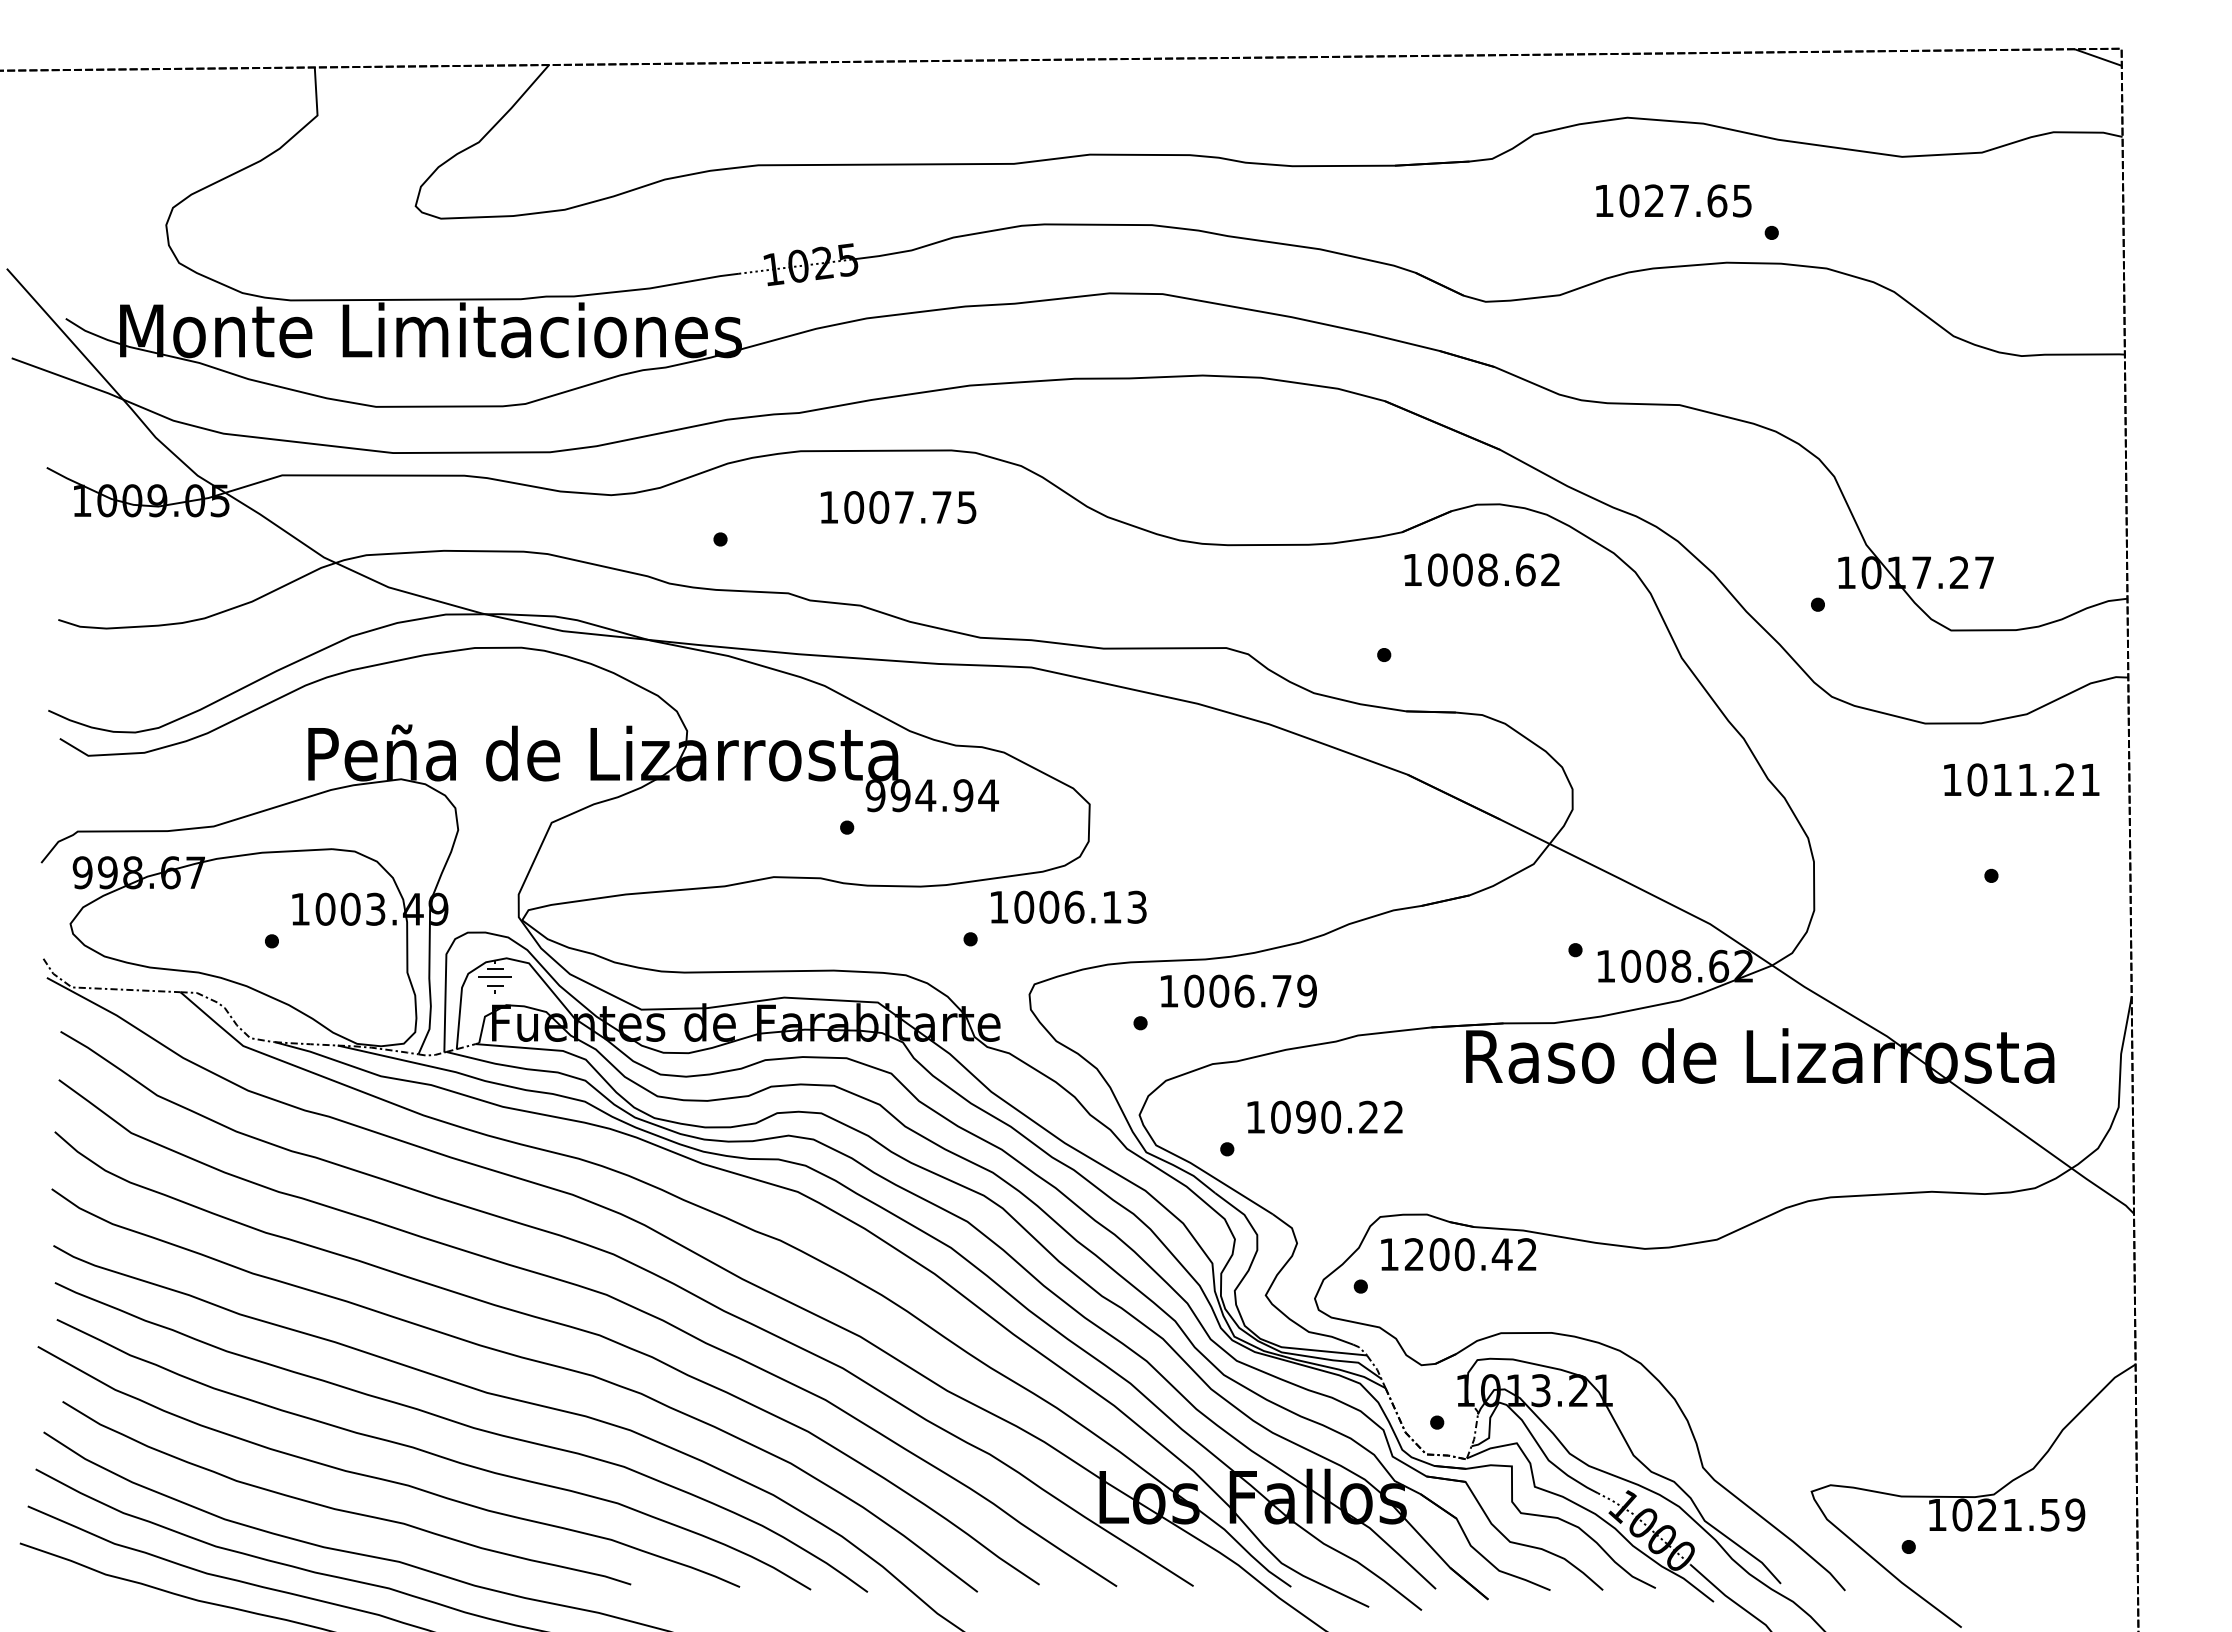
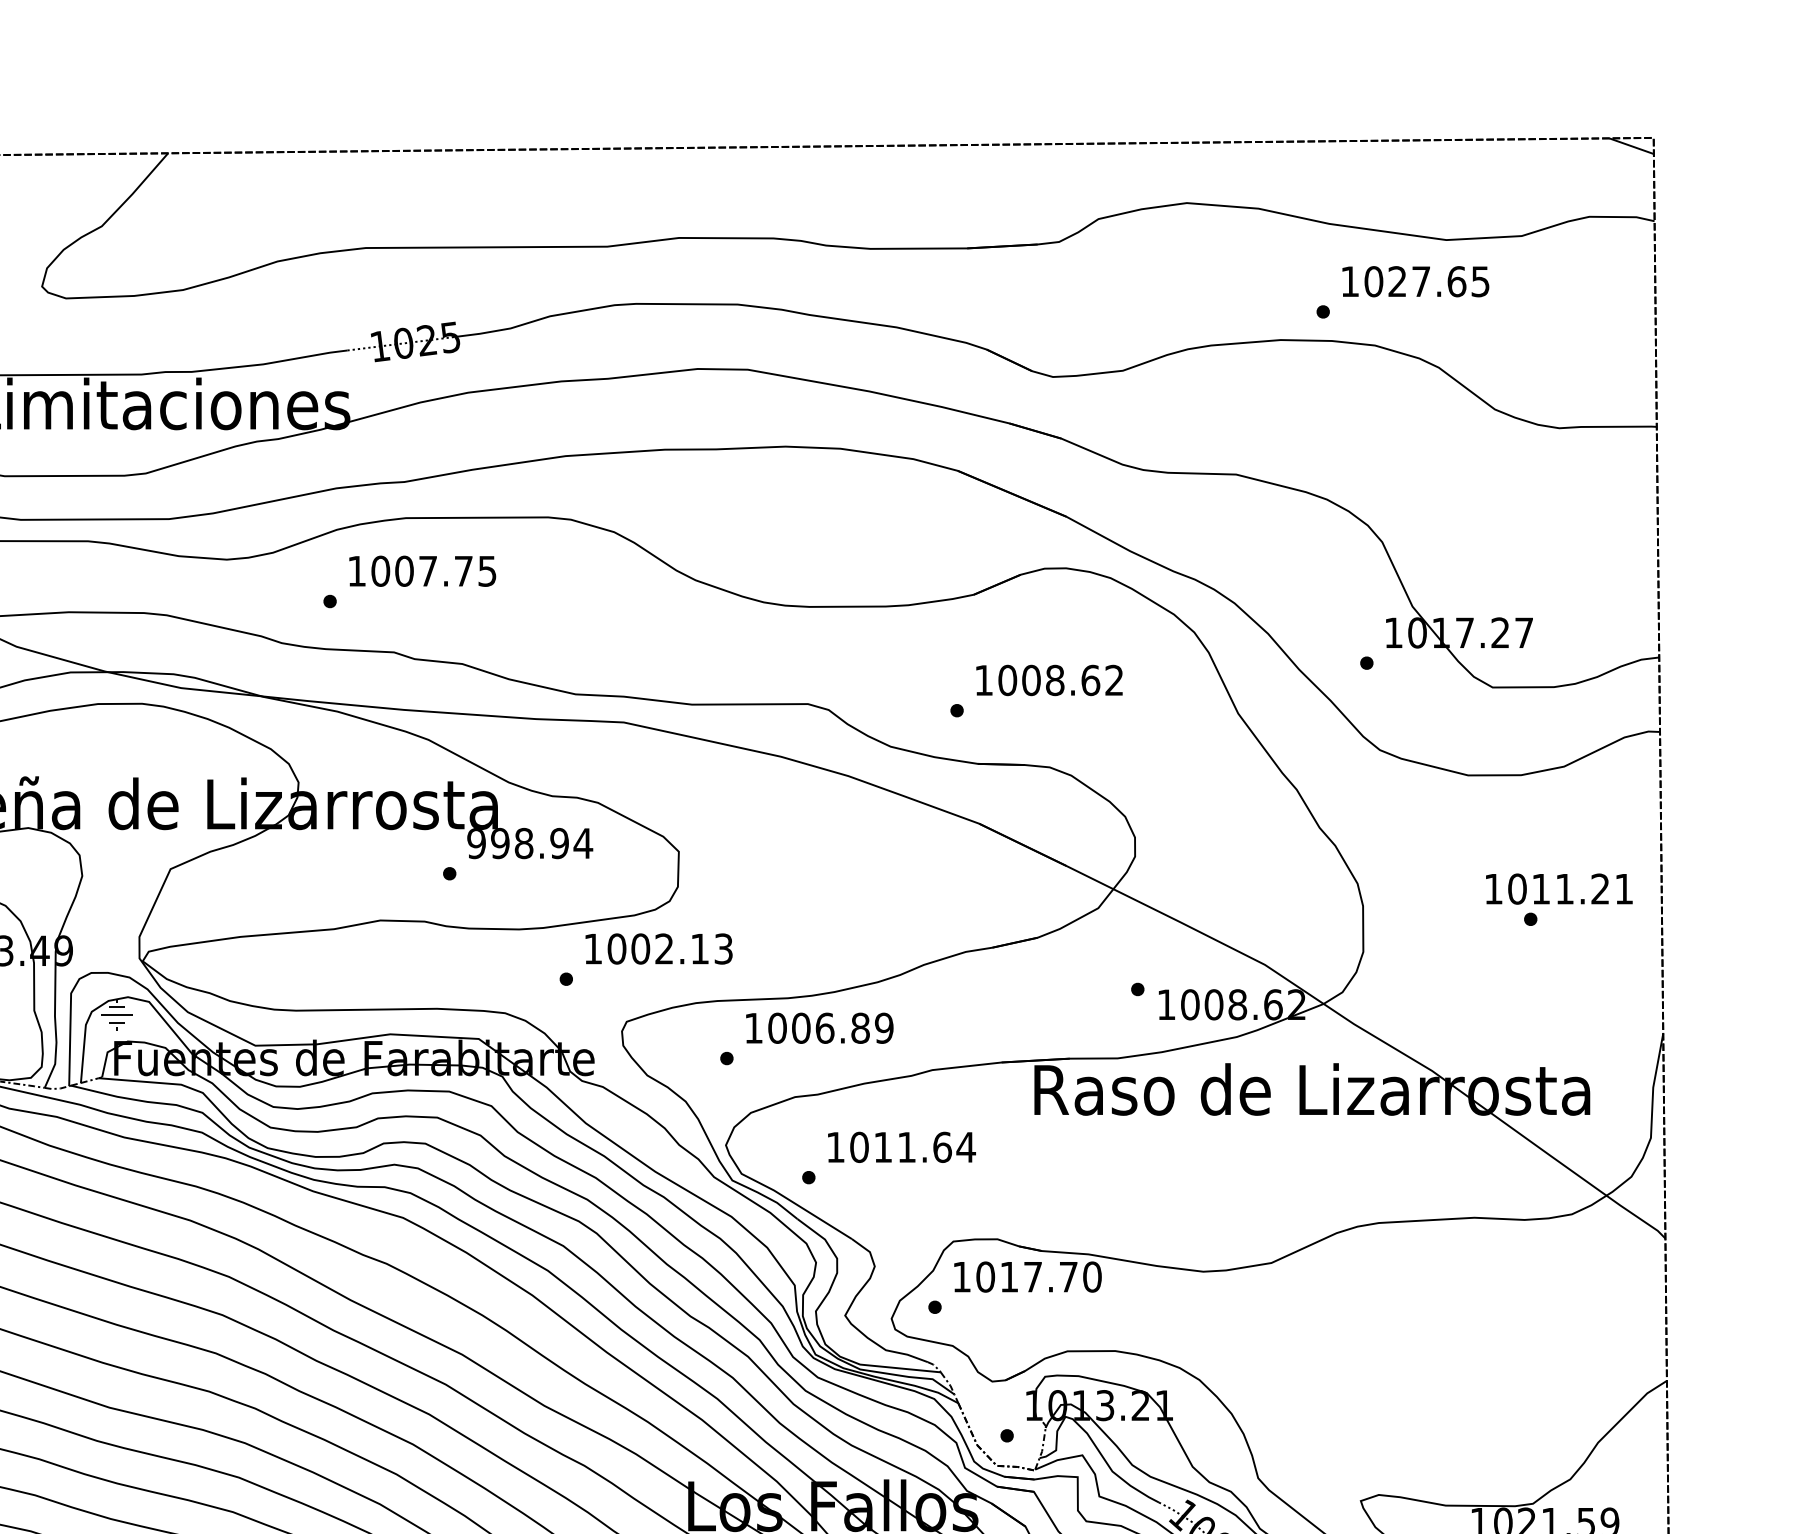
text: (1673, 200) -> (1415, 281), moved
text: (898, 507) -> (422, 571), moved
text: (1481, 569) -> (1048, 679), moved
text: (2021, 779) -> (1559, 888), moved
text: (925, 795) -> (523, 843), 994.94 -> 998.94
text: (1074, 906) -> (664, 948), 1006.13 -> 1002.13
text: (1281, 990) -> (860, 1027), 1006.79 -> 1006.89
text: (1350, 1116) -> (925, 1146), 1090.22 -> 1011.64
text: (1470, 1254) -> (1038, 1276), 1200.42 -> 1017.70

